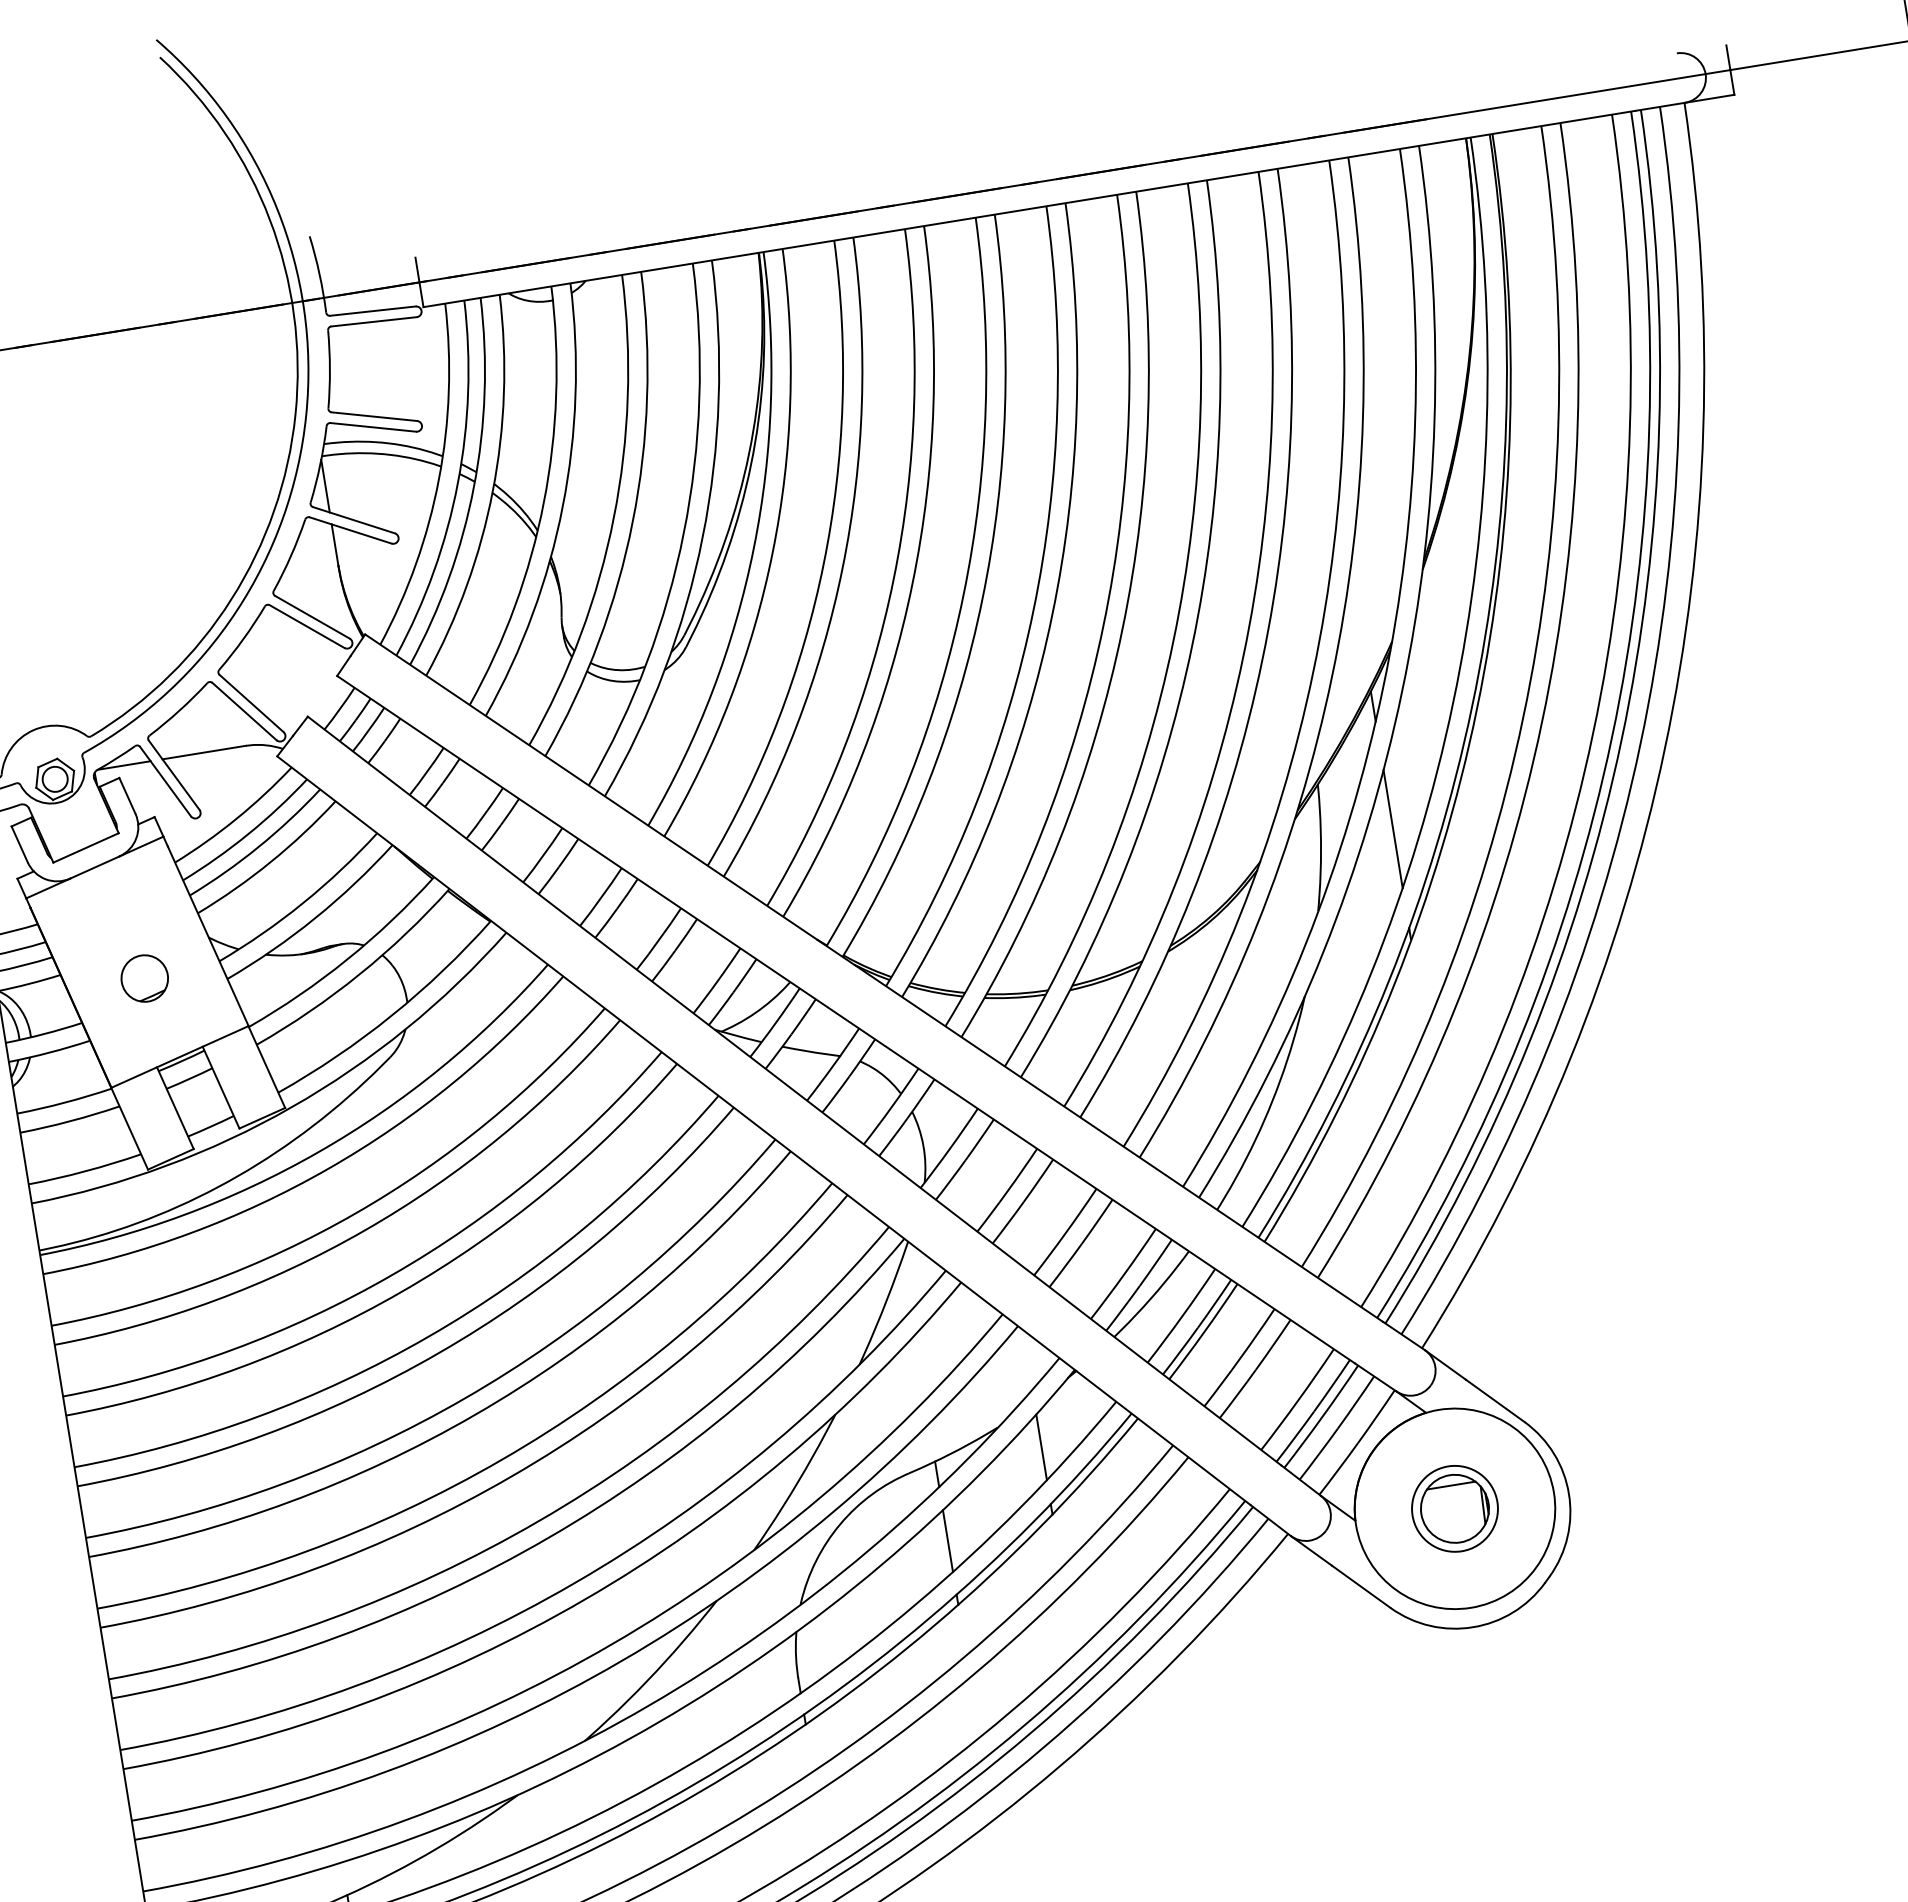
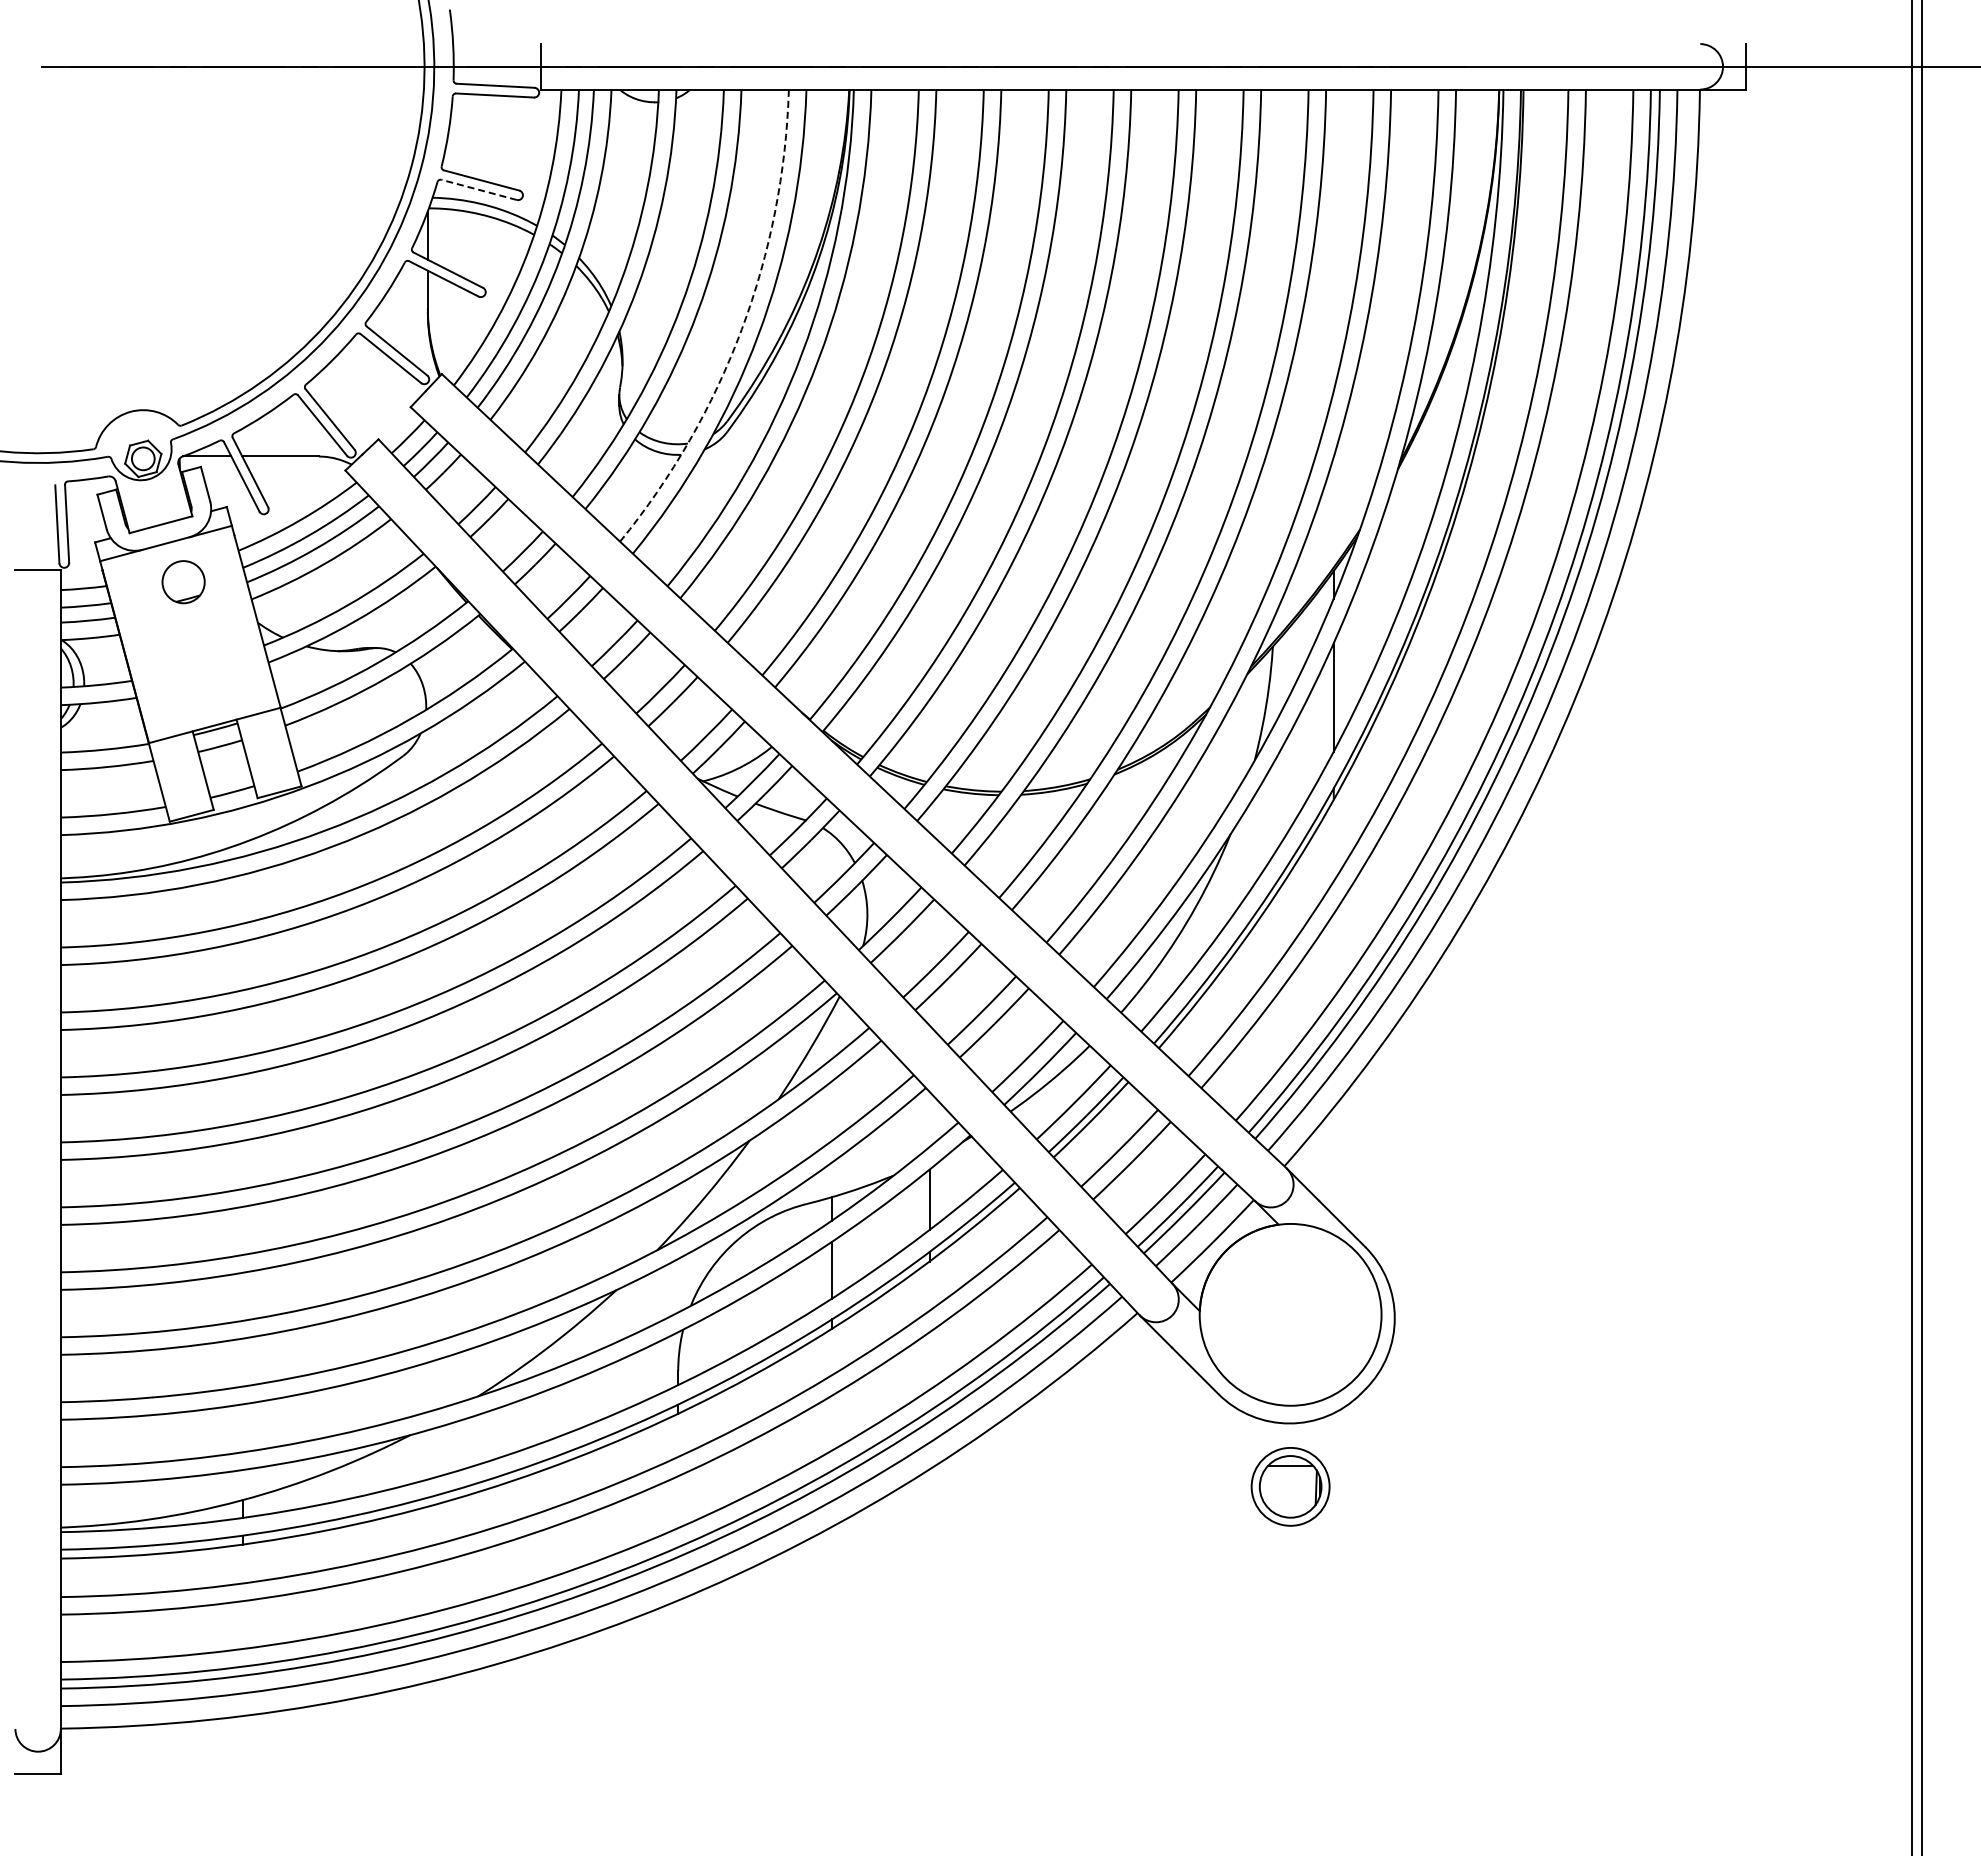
line: (372, 427) -> (478, 189), solid -> dashed
arc: (683, 533) -> (741, 329), solid -> dashed
part: (144, 978) -> (183, 582), moved
part: (1454, 1508) -> (1290, 1486), moved

